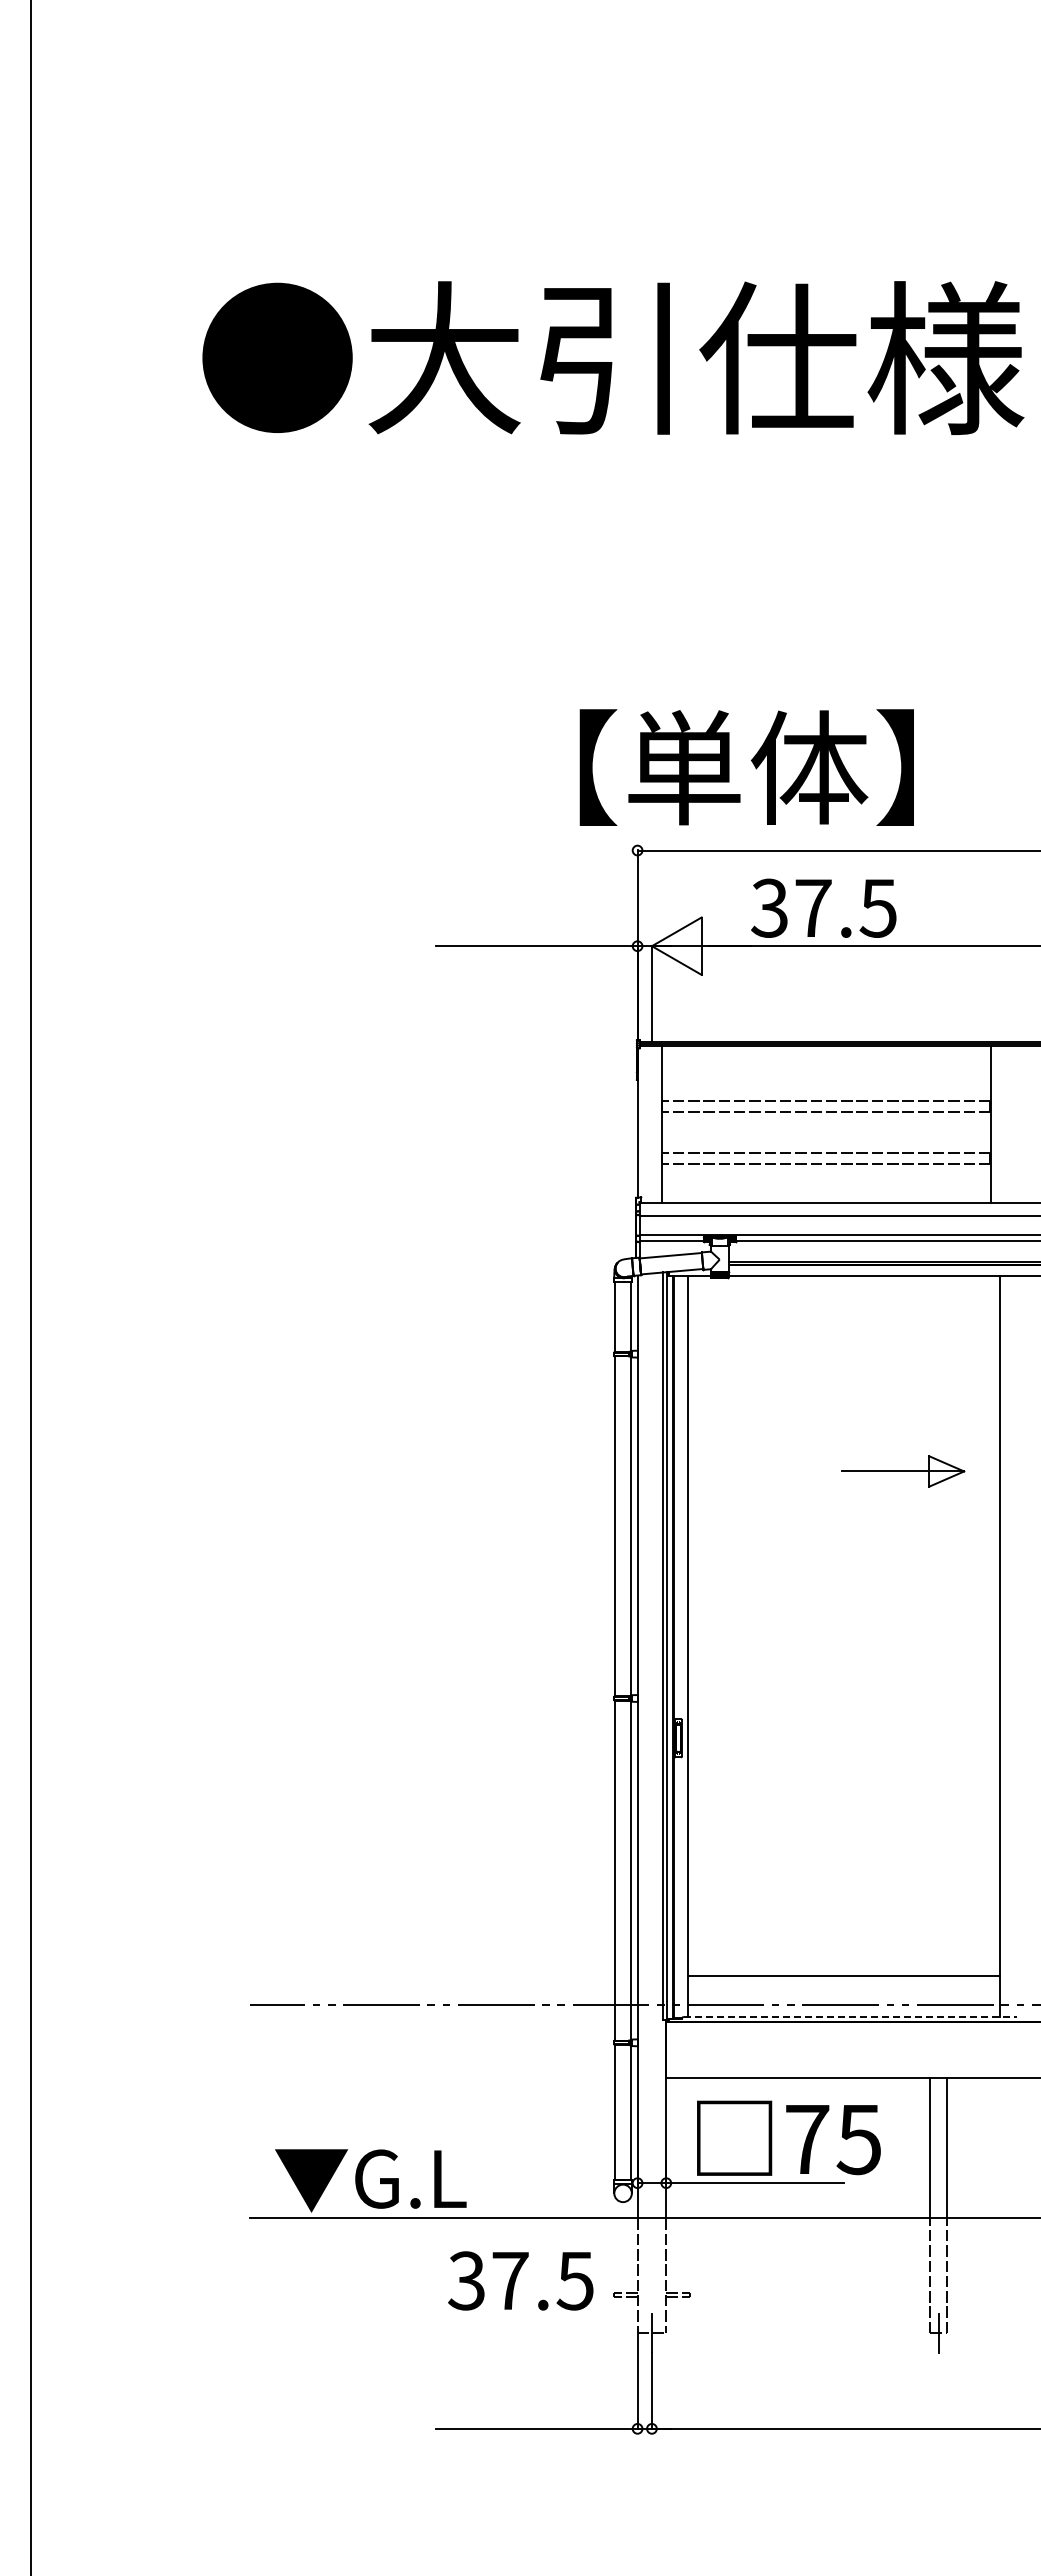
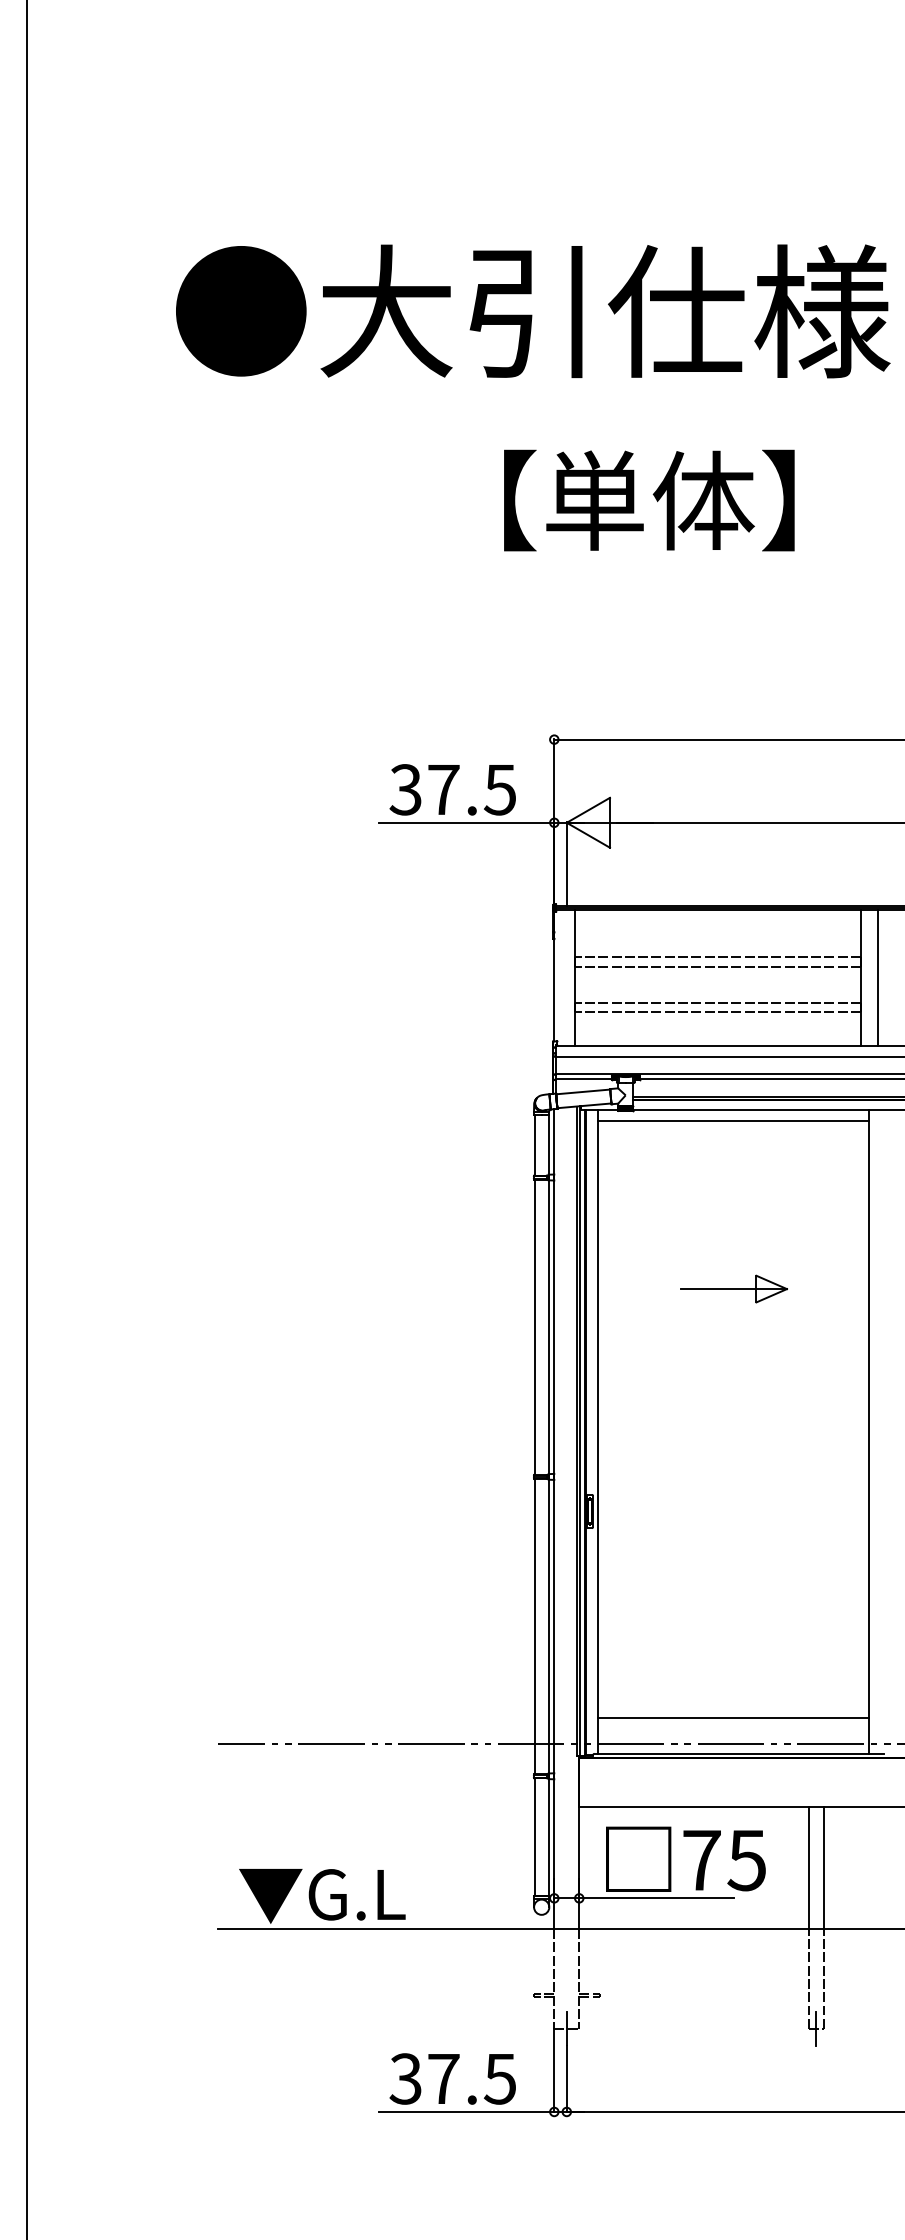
text: (746, 767) -> (649, 500), moved
text: (823, 907) -> (452, 789), moved
line: (1009, 1124) -> (877, 977), added
line: (843, 1288) -> (733, 1120), added
part: (903, 1471) -> (734, 1289), moved
line: (850, 2016) -> (739, 1753), dashed -> solid
text: (520, 2280) -> (452, 2078), moved

